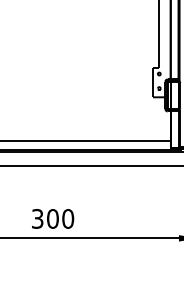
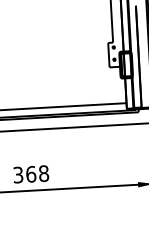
text: (60, 218) -> (37, 173), 300 -> 368

